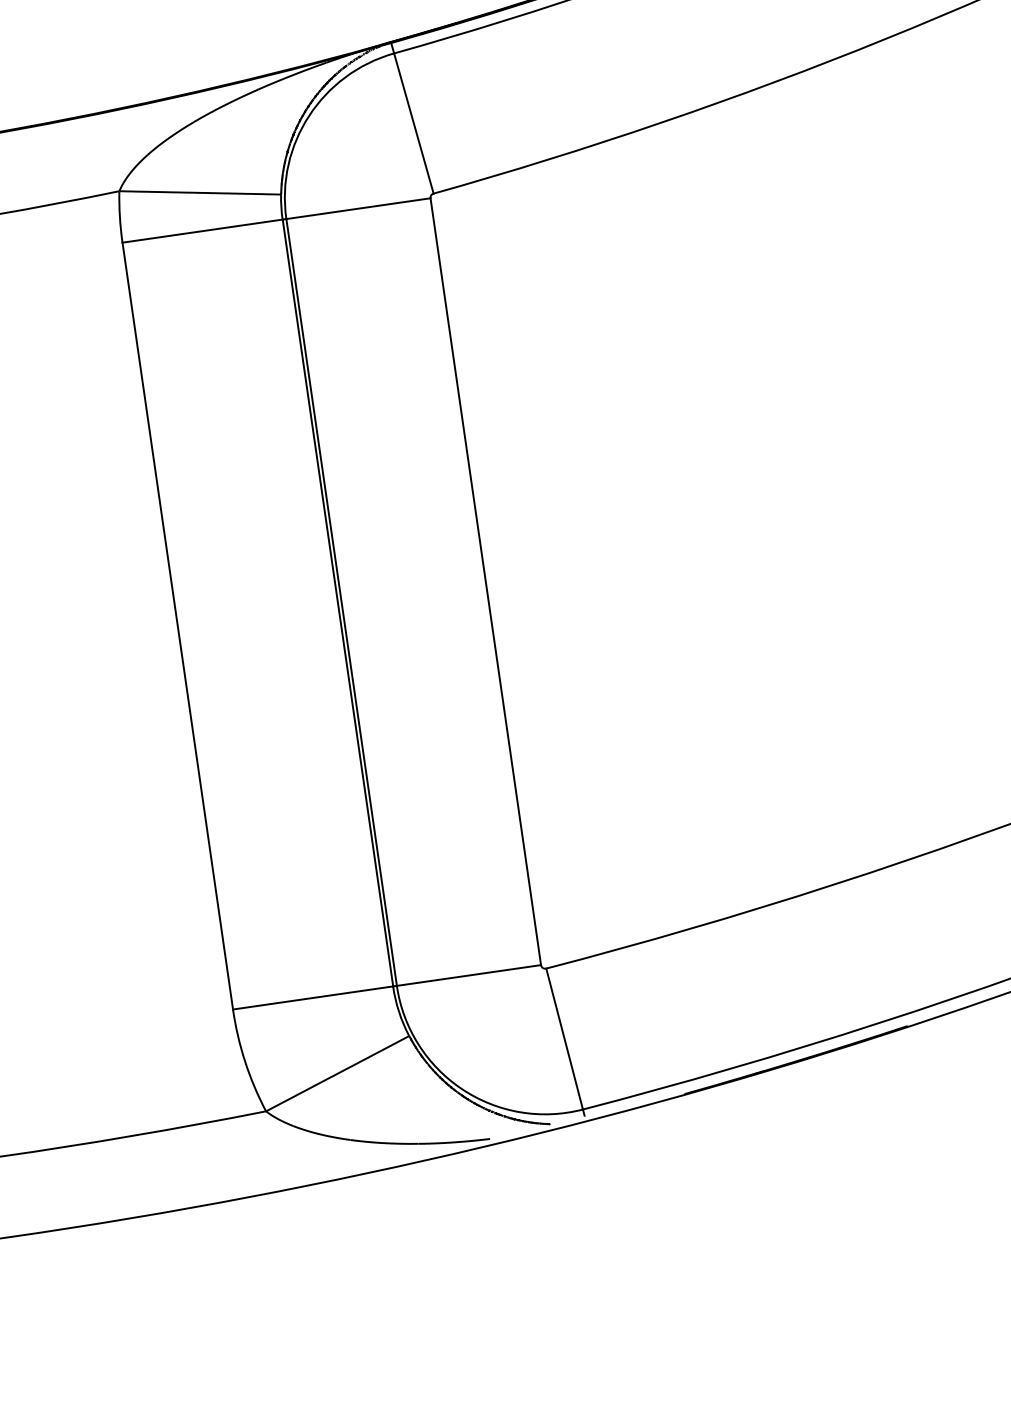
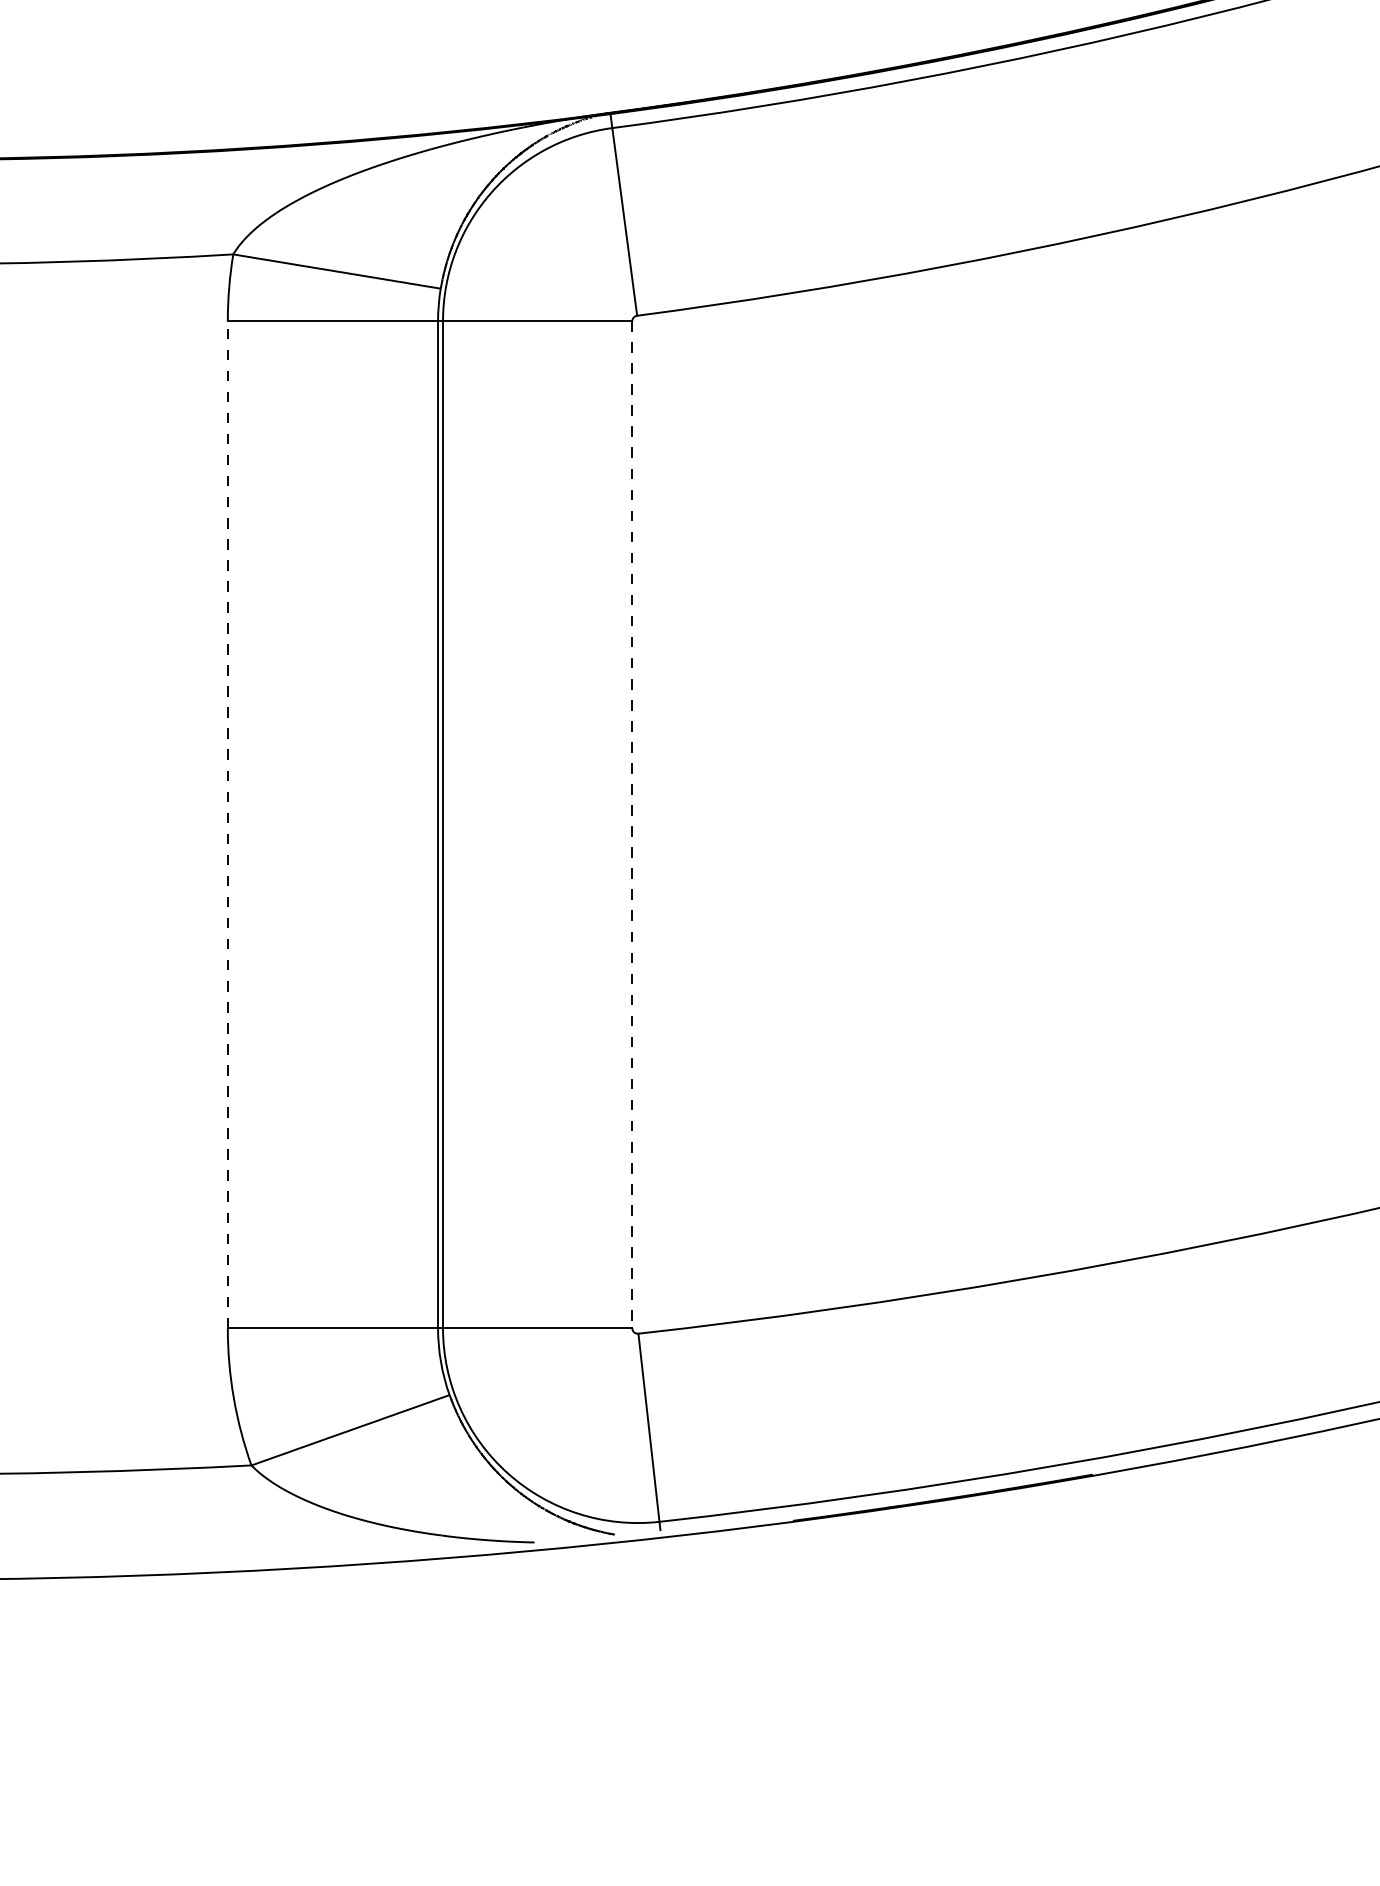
line: (485, 581) -> (632, 824), solid -> dashed
line: (177, 625) -> (227, 824), solid -> dashed

